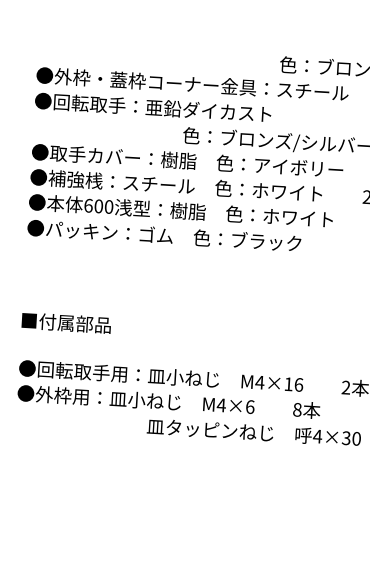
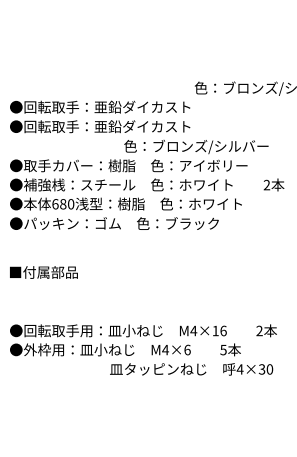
text: (202, 84) -> (136, 106), ●外枠・蓋枠コーナー金具：スチール -> ●回転取手：亜鉛ダイカスト
text: (99, 206) -> (63, 204), 600 -> 680
text: (65, 323) -> (43, 272), moved
text: (297, 409) -> (223, 349), 8 -> 5

